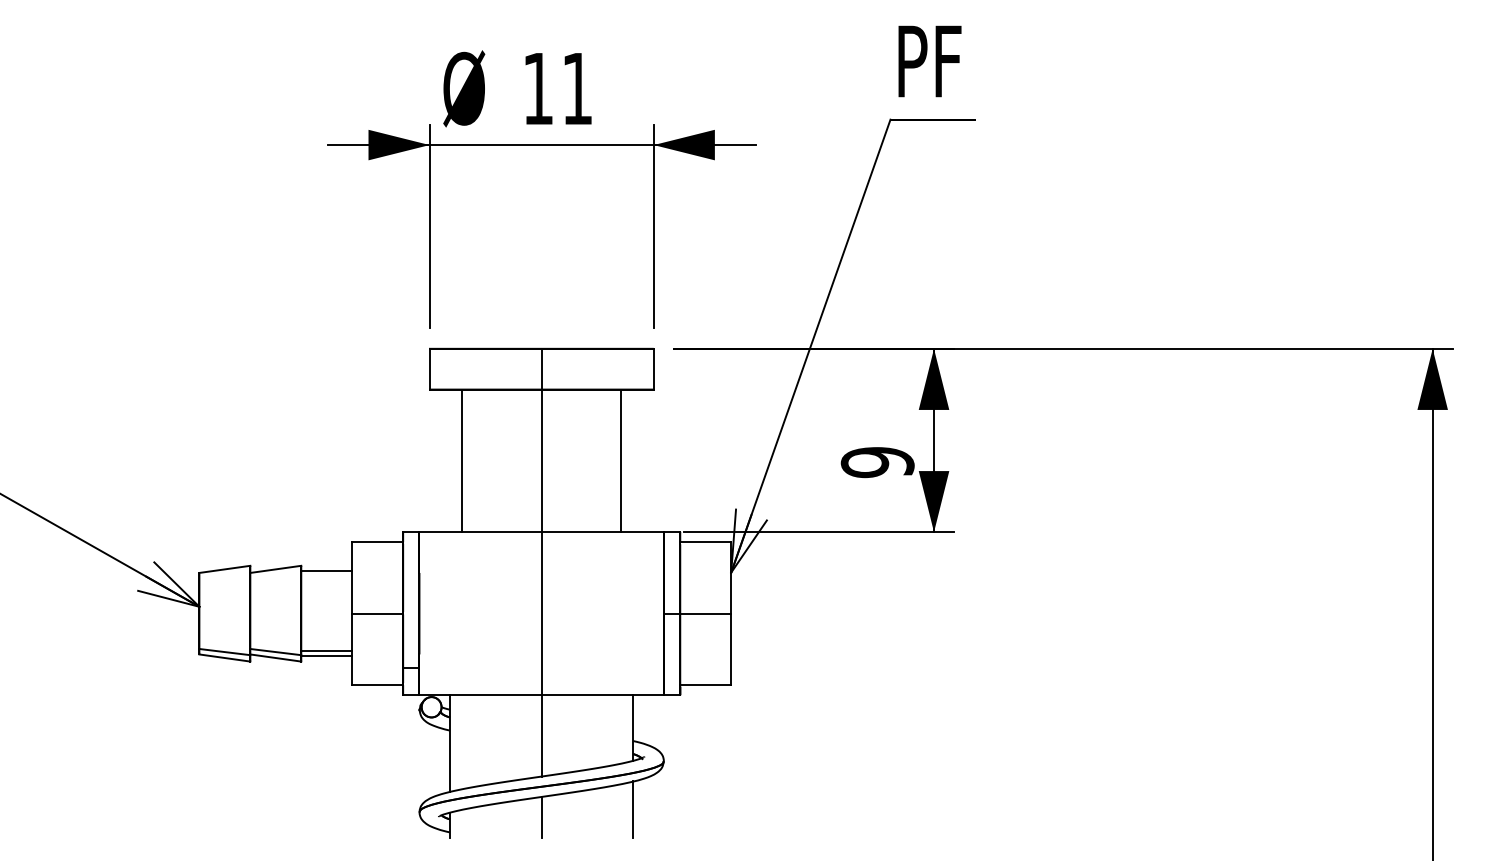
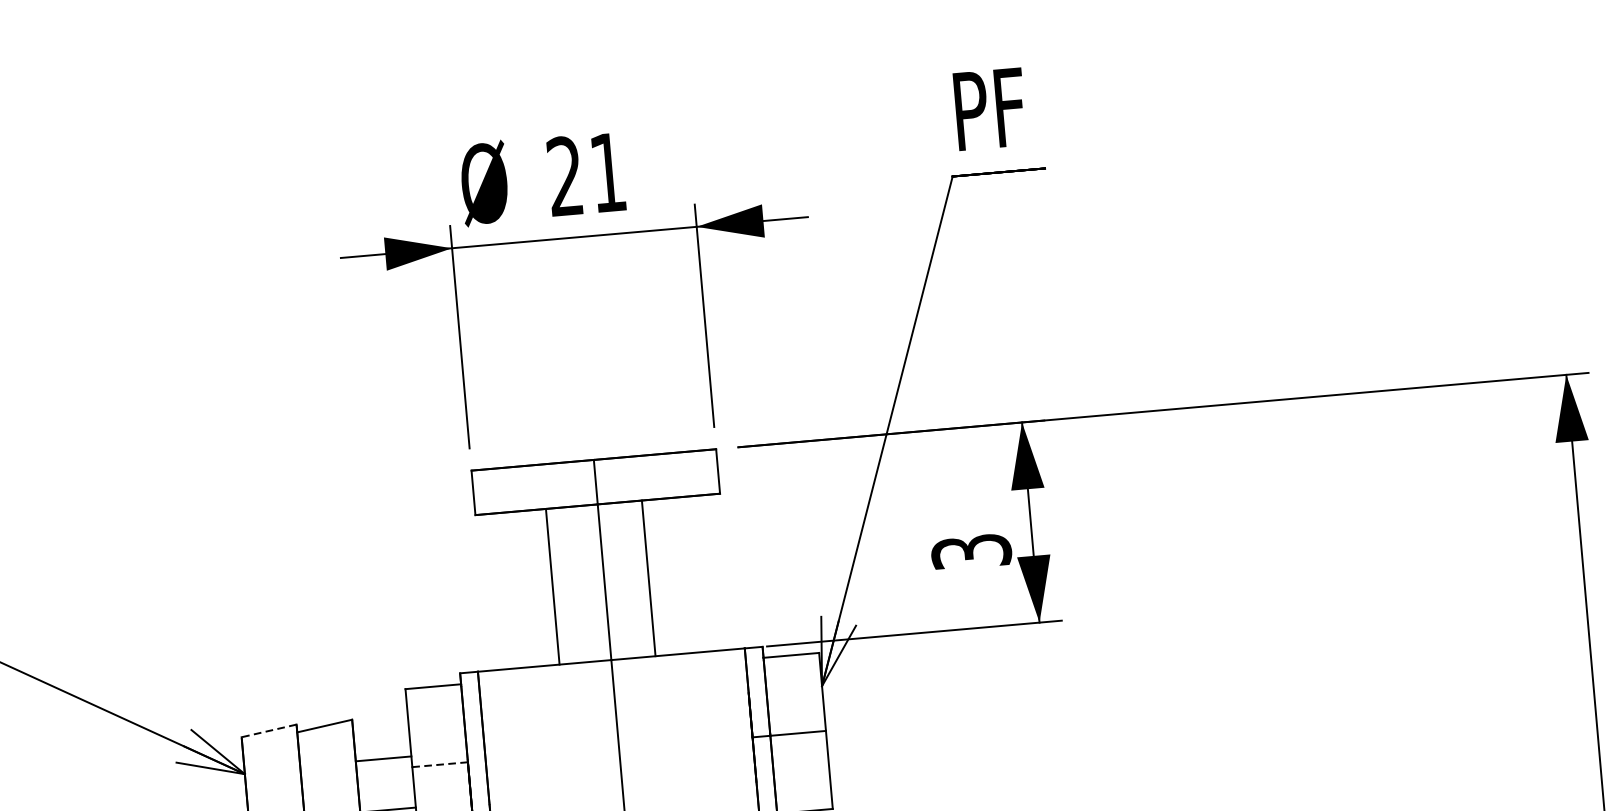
text: (537, 87) -> (564, 175), 11 -> 21
line: (462, 460) -> (553, 586), moved
line: (621, 460) -> (649, 577), moved
text: (877, 462) -> (971, 551), 9 -> 3
line: (224, 569) -> (268, 731), solid -> dashed
line: (326, 570) -> (383, 758), moved
line: (377, 613) -> (439, 764), solid -> dashed

